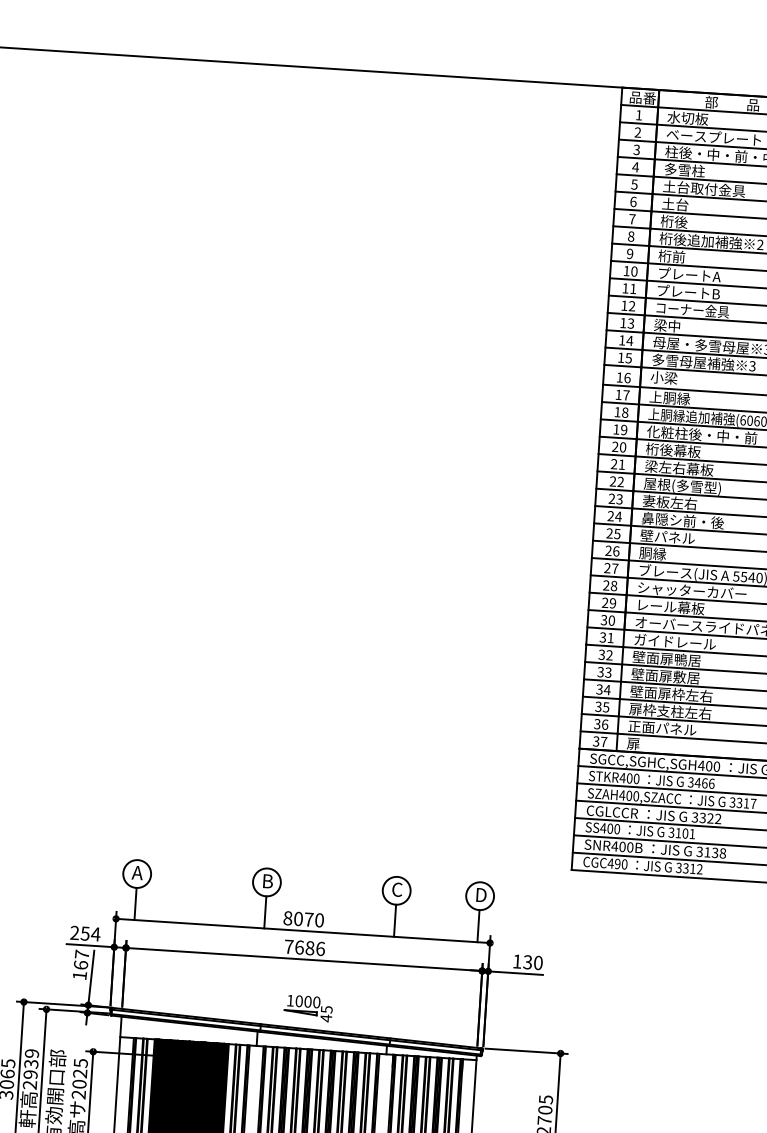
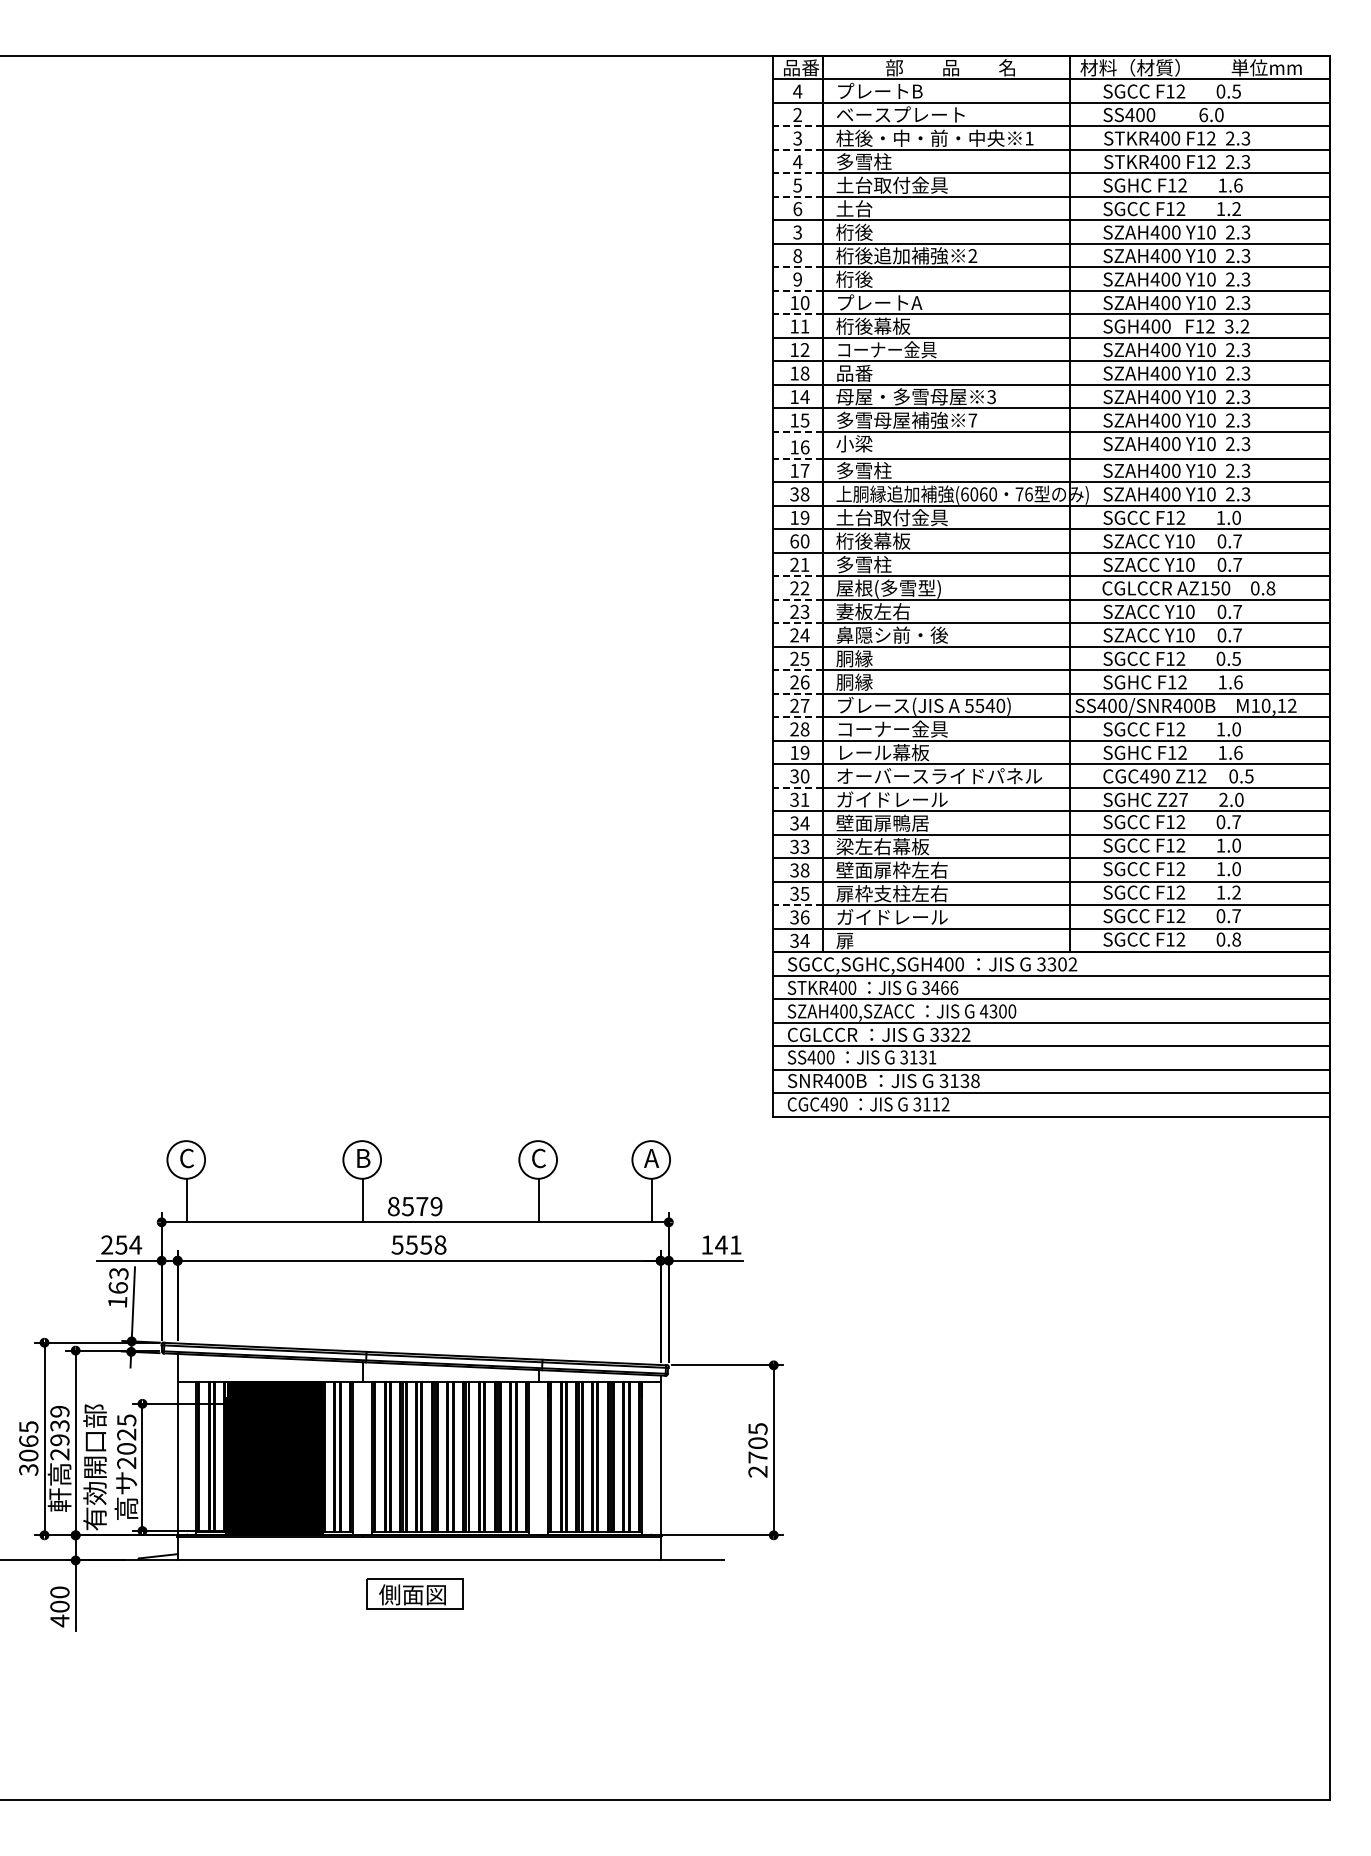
text: (638, 115) -> (797, 91), 1 -> 4
text: (699, 118) -> (879, 90), 水切板 -> プレートB
line: (637, 141) -> (797, 126), solid -> dashed
line: (636, 158) -> (797, 149), solid -> dashed
line: (634, 175) -> (797, 173), solid -> dashed
line: (633, 192) -> (797, 196), solid -> dashed
text: (632, 219) -> (797, 232), 7 -> 3
line: (630, 245) -> (797, 267), solid -> dashed
text: (678, 256) -> (863, 278), 桁前 -> 桁後
line: (629, 261) -> (797, 290), solid -> dashed
line: (628, 279) -> (797, 314), solid -> dashed
text: (688, 291) -> (879, 325), プレートB -> 桁後幕板
text: (630, 323) -> (804, 373), 13 -> 18
text: (667, 325) -> (854, 372), 梁中 -> 品番
line: (622, 365) -> (797, 431), solid -> dashed
text: (752, 366) -> (972, 420), 3 -> 7
line: (621, 385) -> (797, 458), solid -> dashed
text: (669, 397) -> (863, 470), 上胴縁 -> 多雪柱
text: (617, 412) -> (794, 494), 18 -> 38
text: (701, 434) -> (910, 517), 化粧柱後・中・前 -> 土台取付金具
text: (615, 446) -> (794, 541), 20 -> 60
text: (679, 468) -> (882, 564), 梁左右幕板 -> 多雪柱
line: (615, 472) -> (797, 576), solid -> dashed
line: (614, 489) -> (797, 599), solid -> dashed
line: (613, 507) -> (797, 623), solid -> dashed
text: (667, 536) -> (872, 658), 壁パネル -> 胴縁
line: (611, 542) -> (797, 670), solid -> dashed
line: (610, 559) -> (797, 693), solid -> dashed
line: (609, 576) -> (797, 717), solid -> dashed
text: (691, 590) -> (910, 728), シャッターカバー -> コーナー金具
text: (605, 602) -> (794, 752), 29 -> 19
line: (605, 628) -> (797, 787), solid -> dashed
text: (609, 655) -> (804, 823), 32 -> 34
text: (665, 676) -> (882, 846), 壁面扉敷居 -> 梁左右幕板
text: (606, 690) -> (804, 870), 34 -> 38
line: (600, 715) -> (797, 905), solid -> dashed
text: (668, 728) -> (891, 917), 正面パネル -> ガイドレール
text: (603, 741) -> (804, 940), 37 -> 34
text: (742, 803) -> (997, 1011), 3317 -> 4300
text: (685, 833) -> (922, 1057), 3101 -> 3131
text: (685, 868) -> (926, 1104), 3312 -> 3112
text: (137, 872) -> (186, 1158), A -> C
text: (480, 895) -> (651, 1158), D -> A
text: (309, 919) -> (422, 1206), 8070 -> 8579
text: (304, 947) -> (418, 1244), 7686 -> 5558
text: (81, 954) -> (118, 1273), 167 -> 163
text: (533, 962) -> (728, 1244), 130 -> 141
part: (308, 1008) -> (429, 1326), removed

